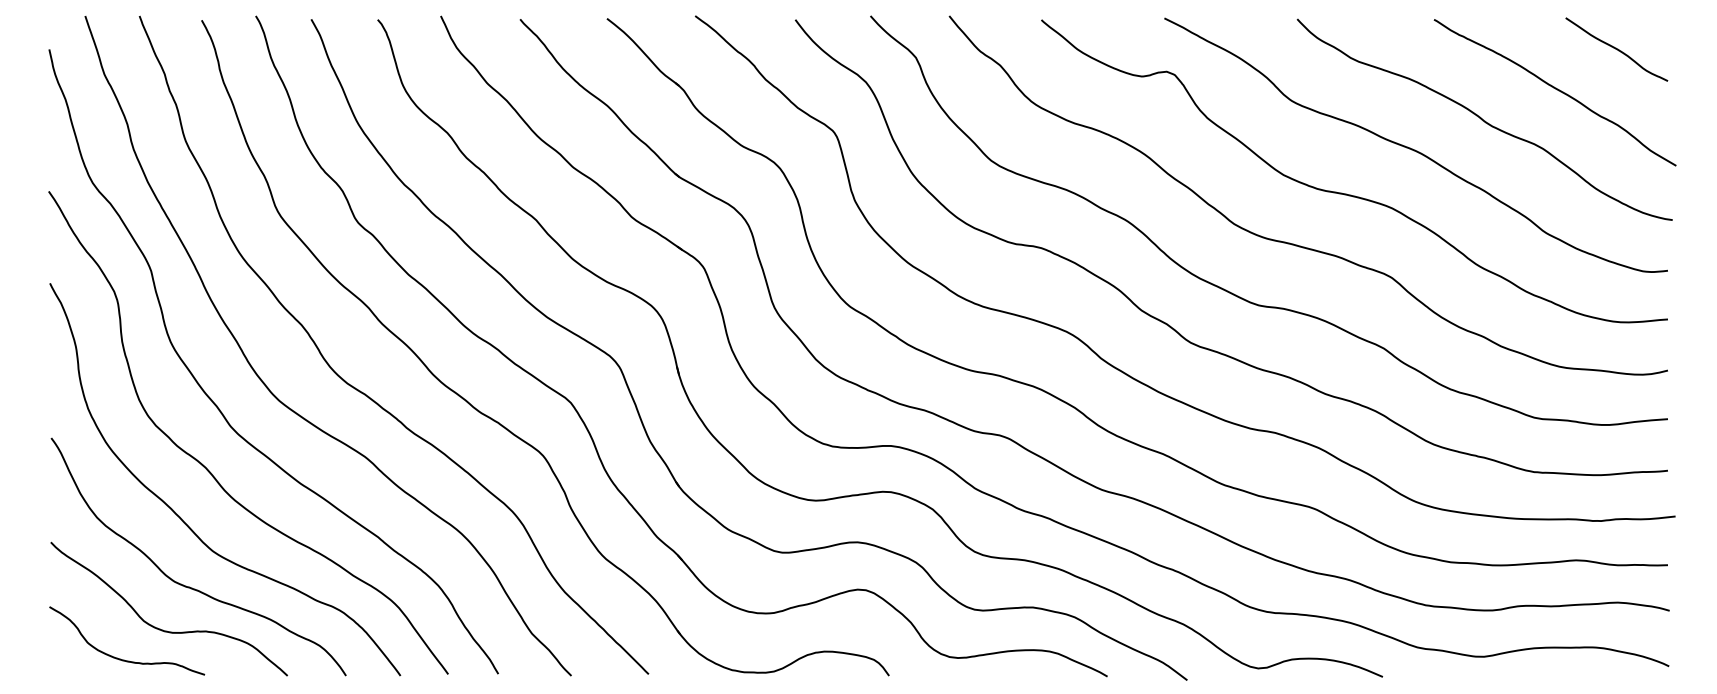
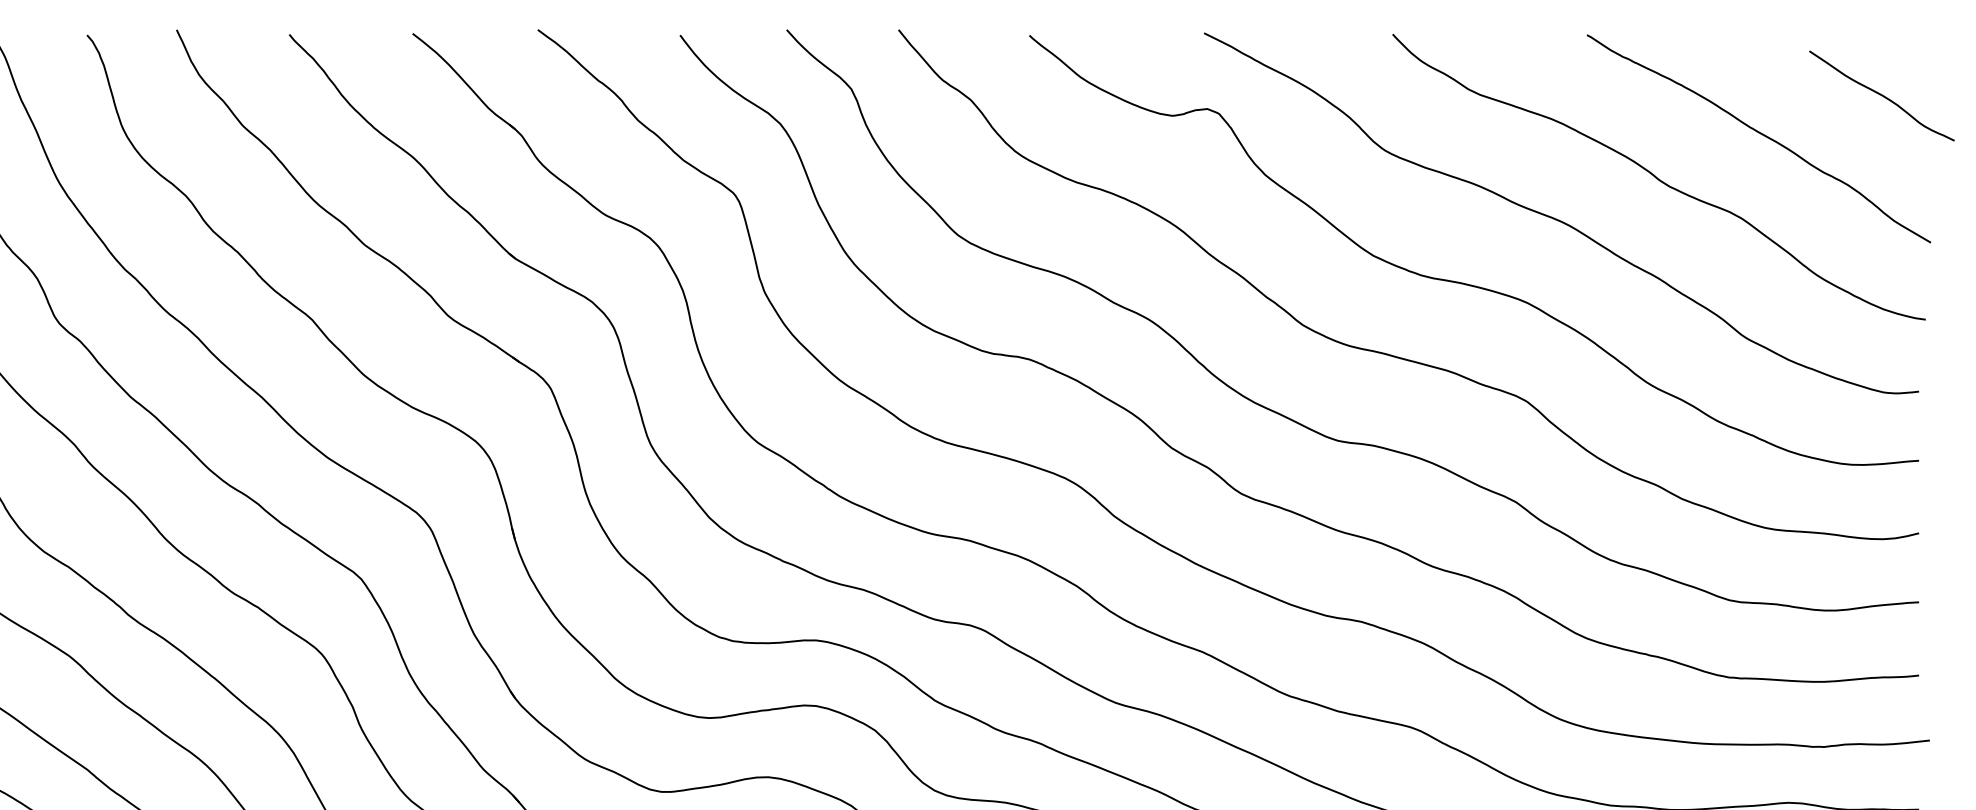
curve: (1616, 49) -> (1881, 95), moved

